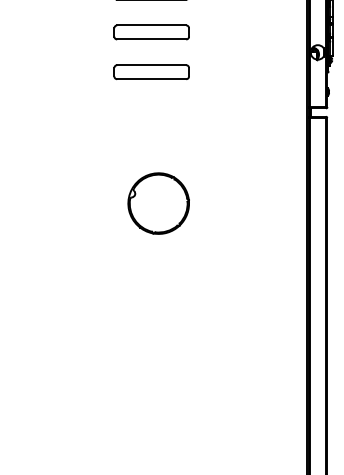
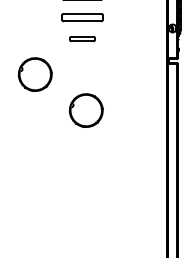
part: (151, 70) -> (82, 38), size x0.6
part: (63, 137) -> (34, 74), added

